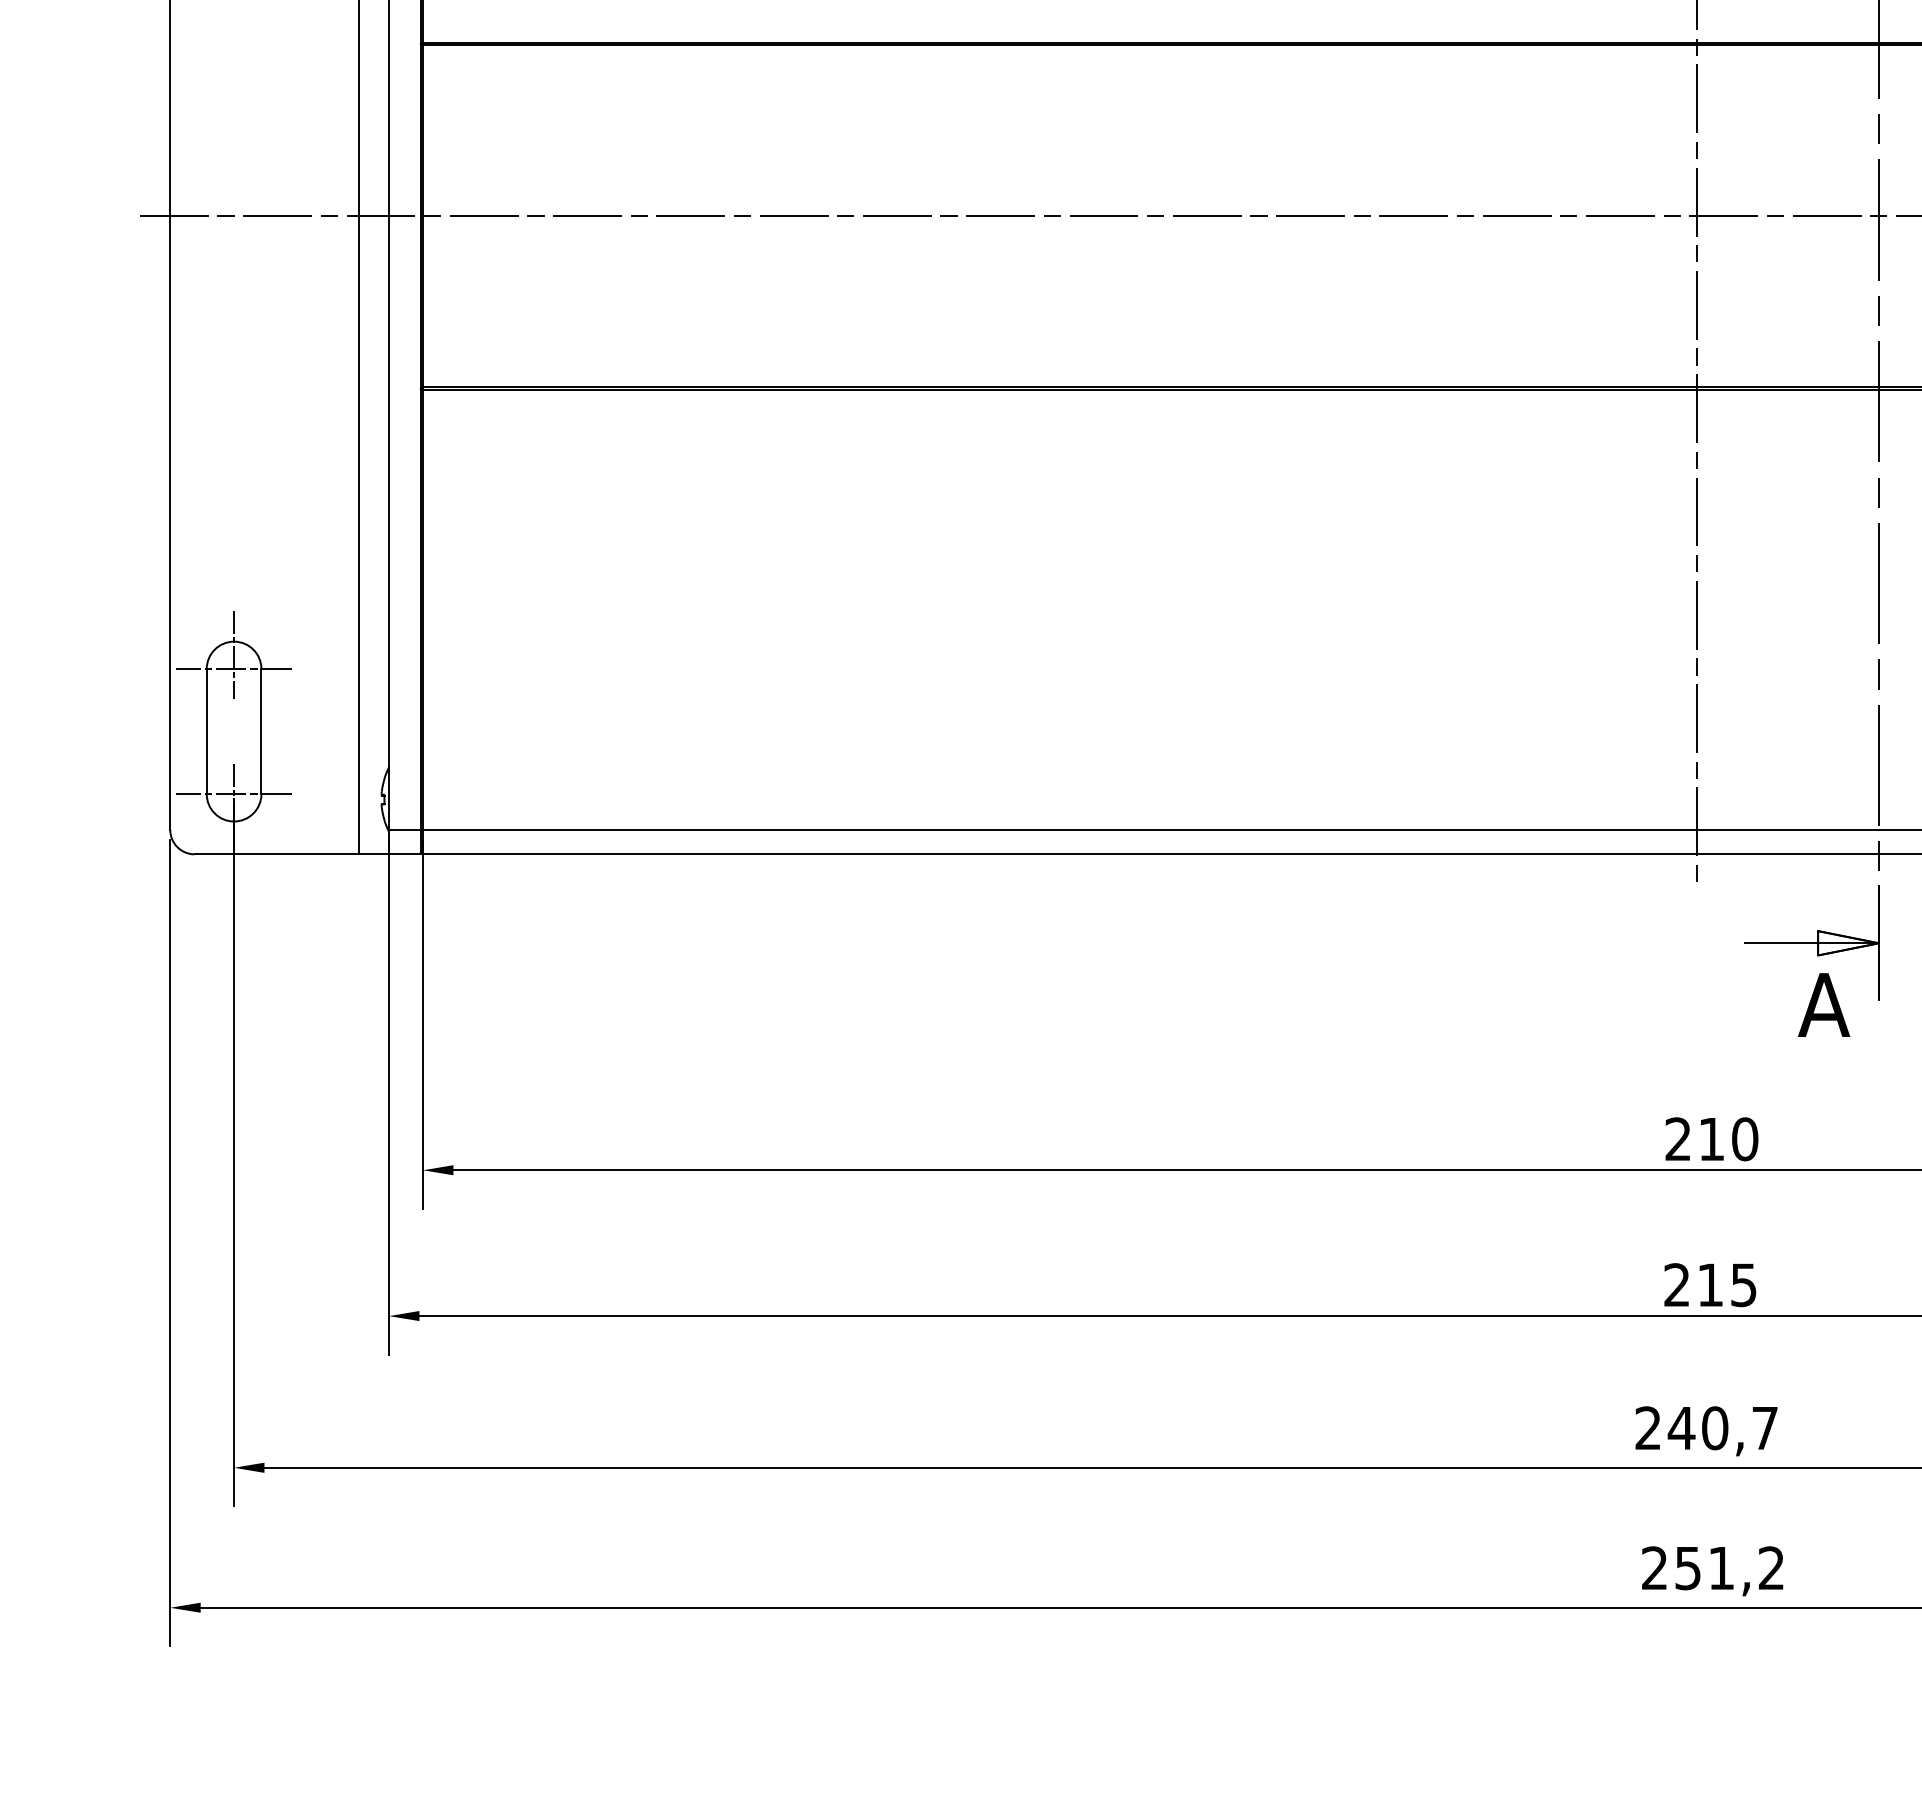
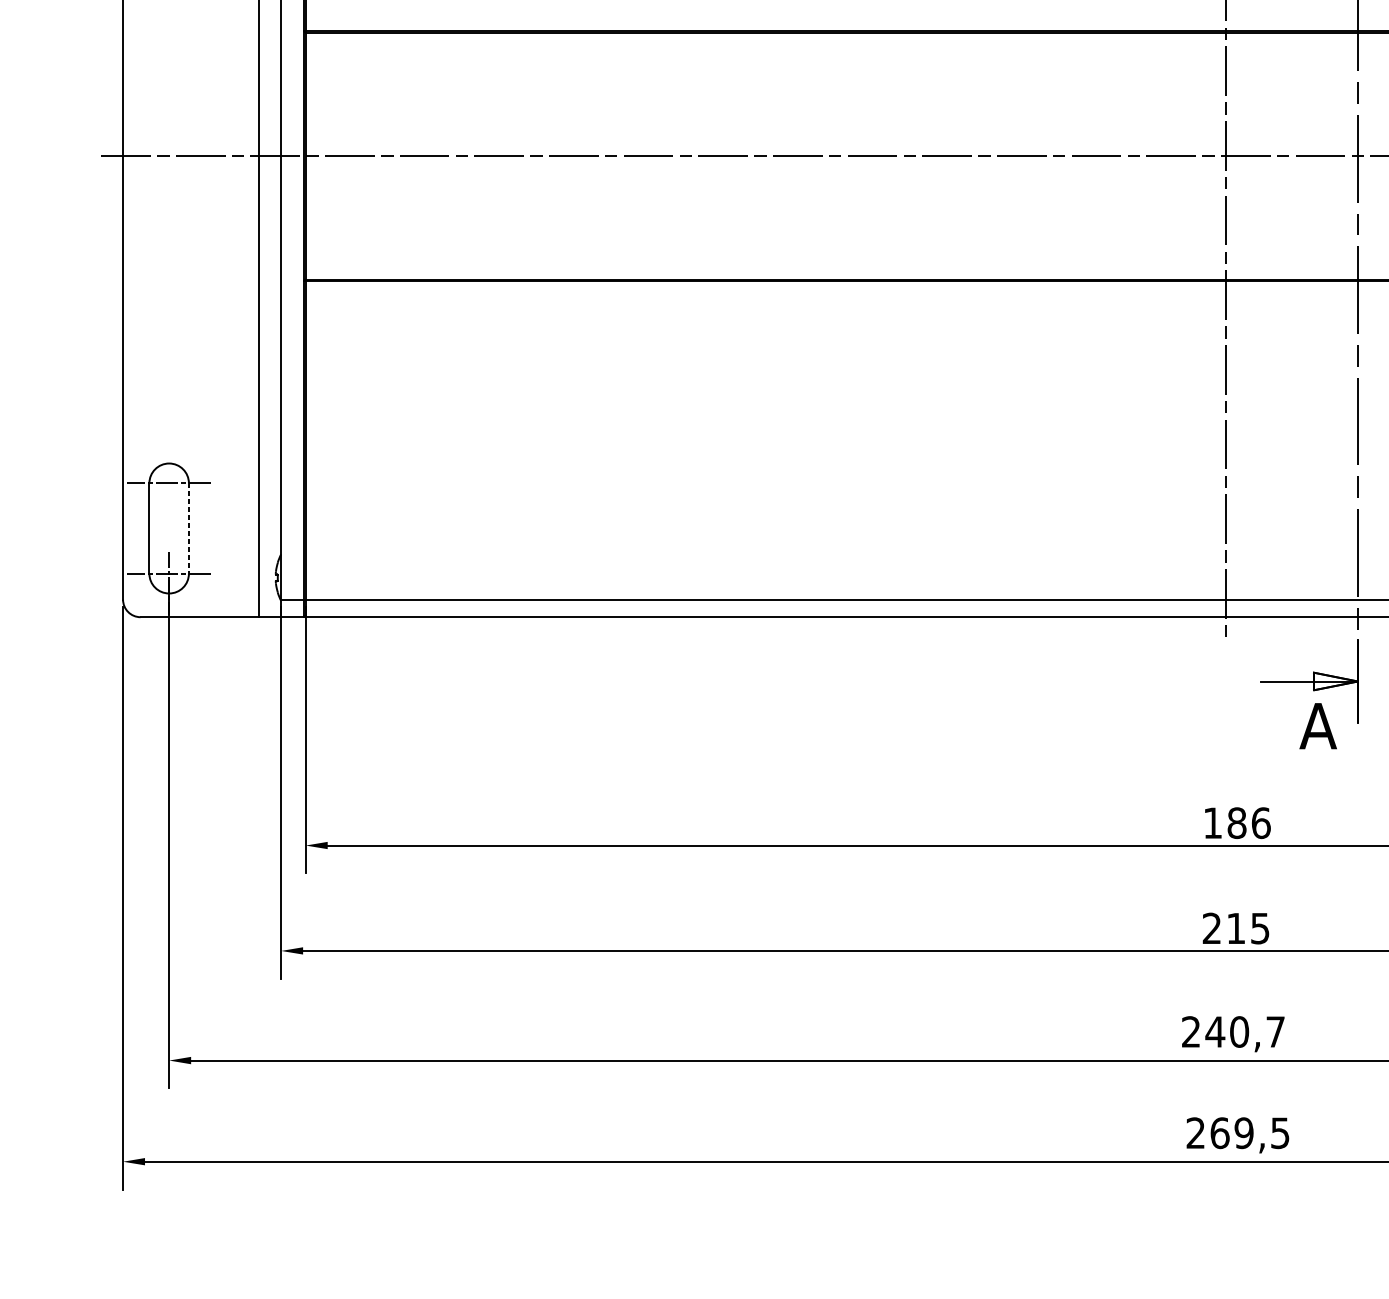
line: (234, 655) -> (169, 473), removed
line: (261, 731) -> (188, 528), solid -> dashed
text: (1711, 1139) -> (1236, 823), 210 -> 186
text: (1729, 1568) -> (1249, 1133), 251,2 -> 269,5

